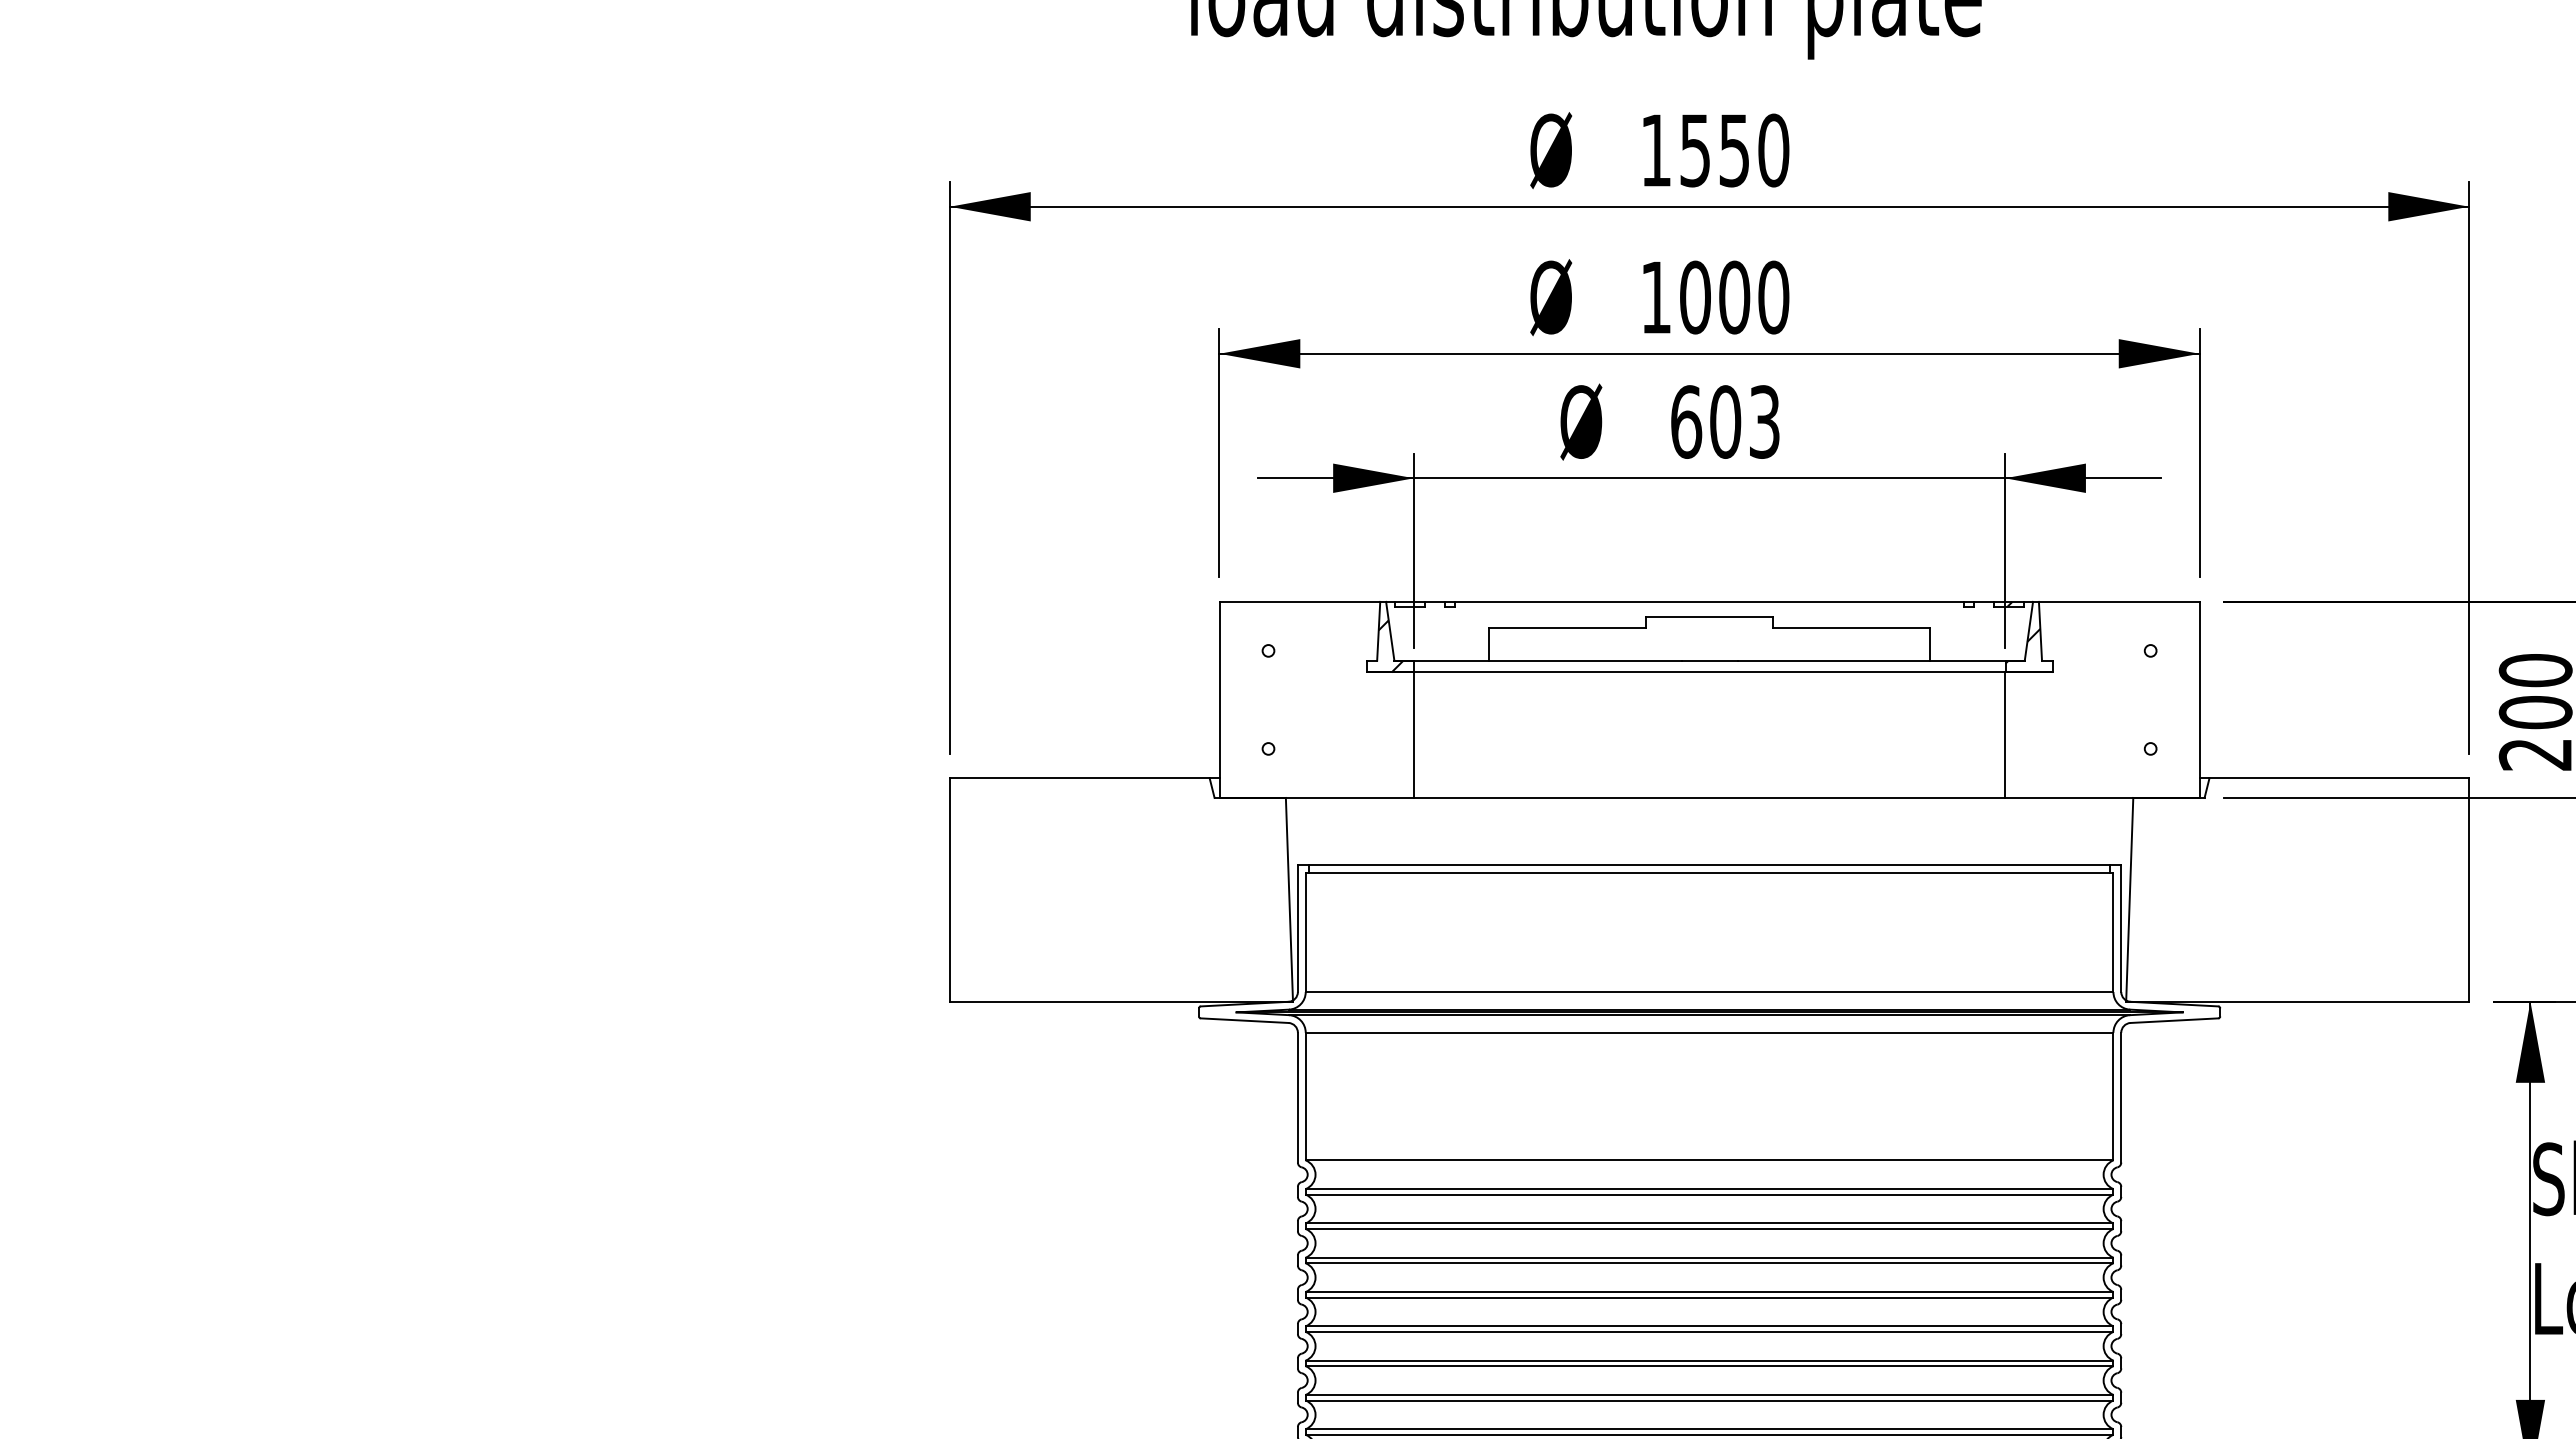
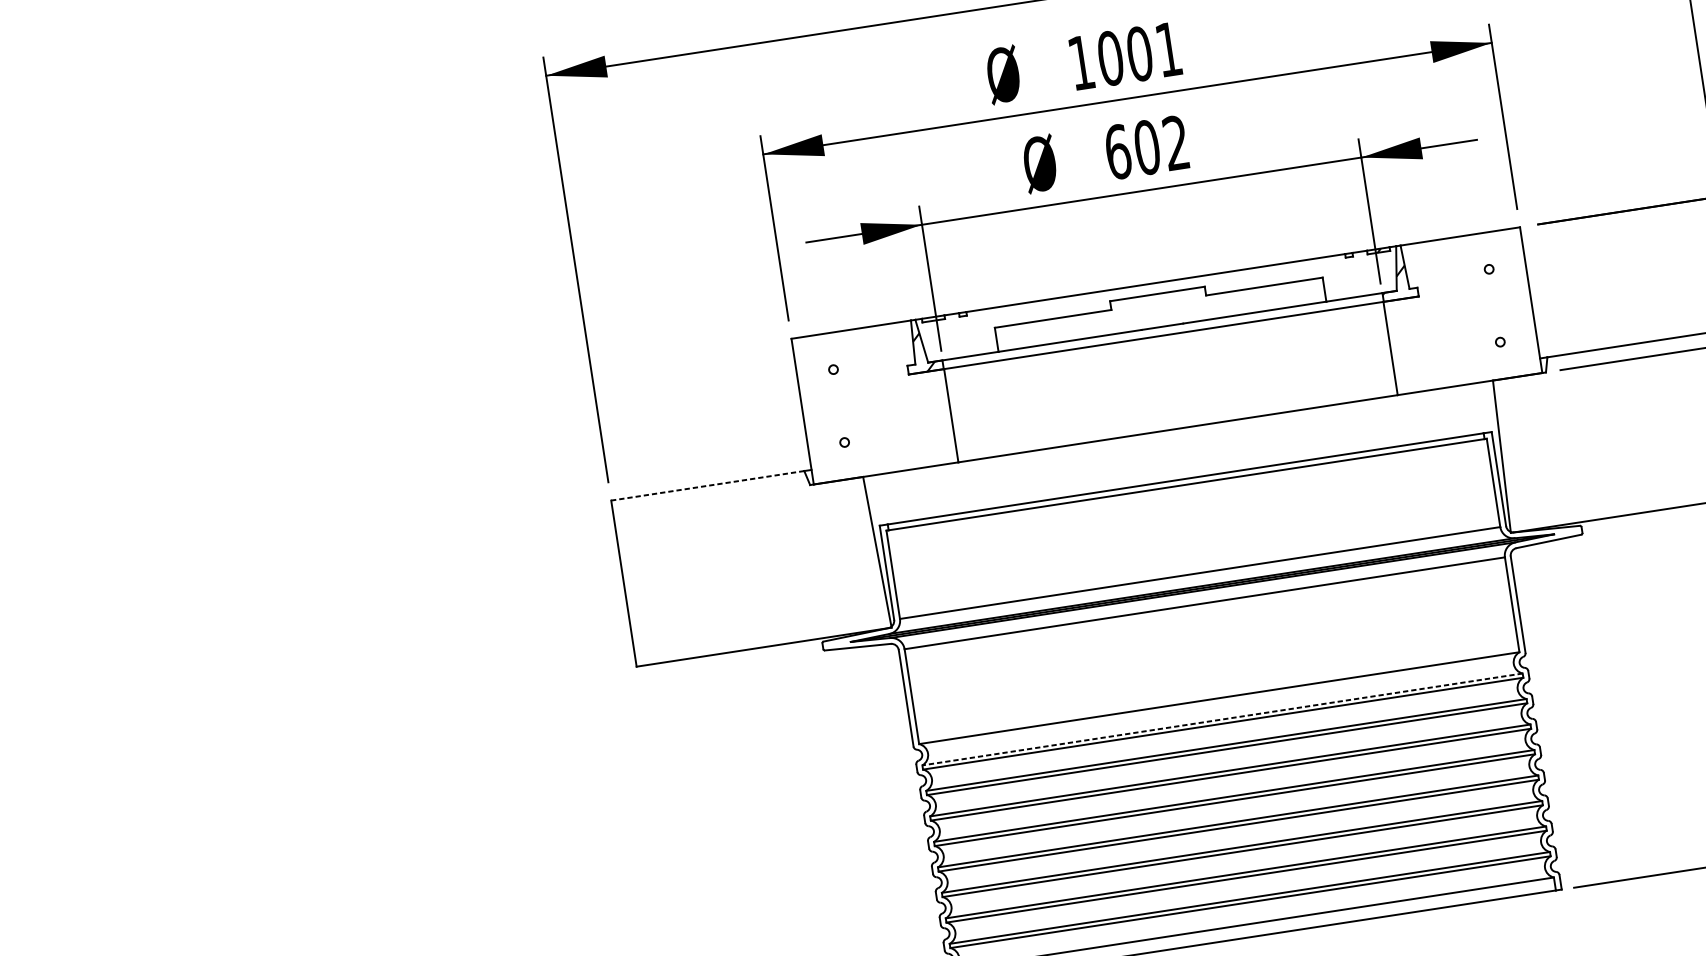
text: (1773, 297) -> (1168, 49), 1000 -> 1001
text: (1764, 421) -> (1176, 142), 603 -> 602
line: (1079, 778) -> (707, 485), solid -> dashed
line: (1709, 1189) -> (1222, 719), solid -> dashed

